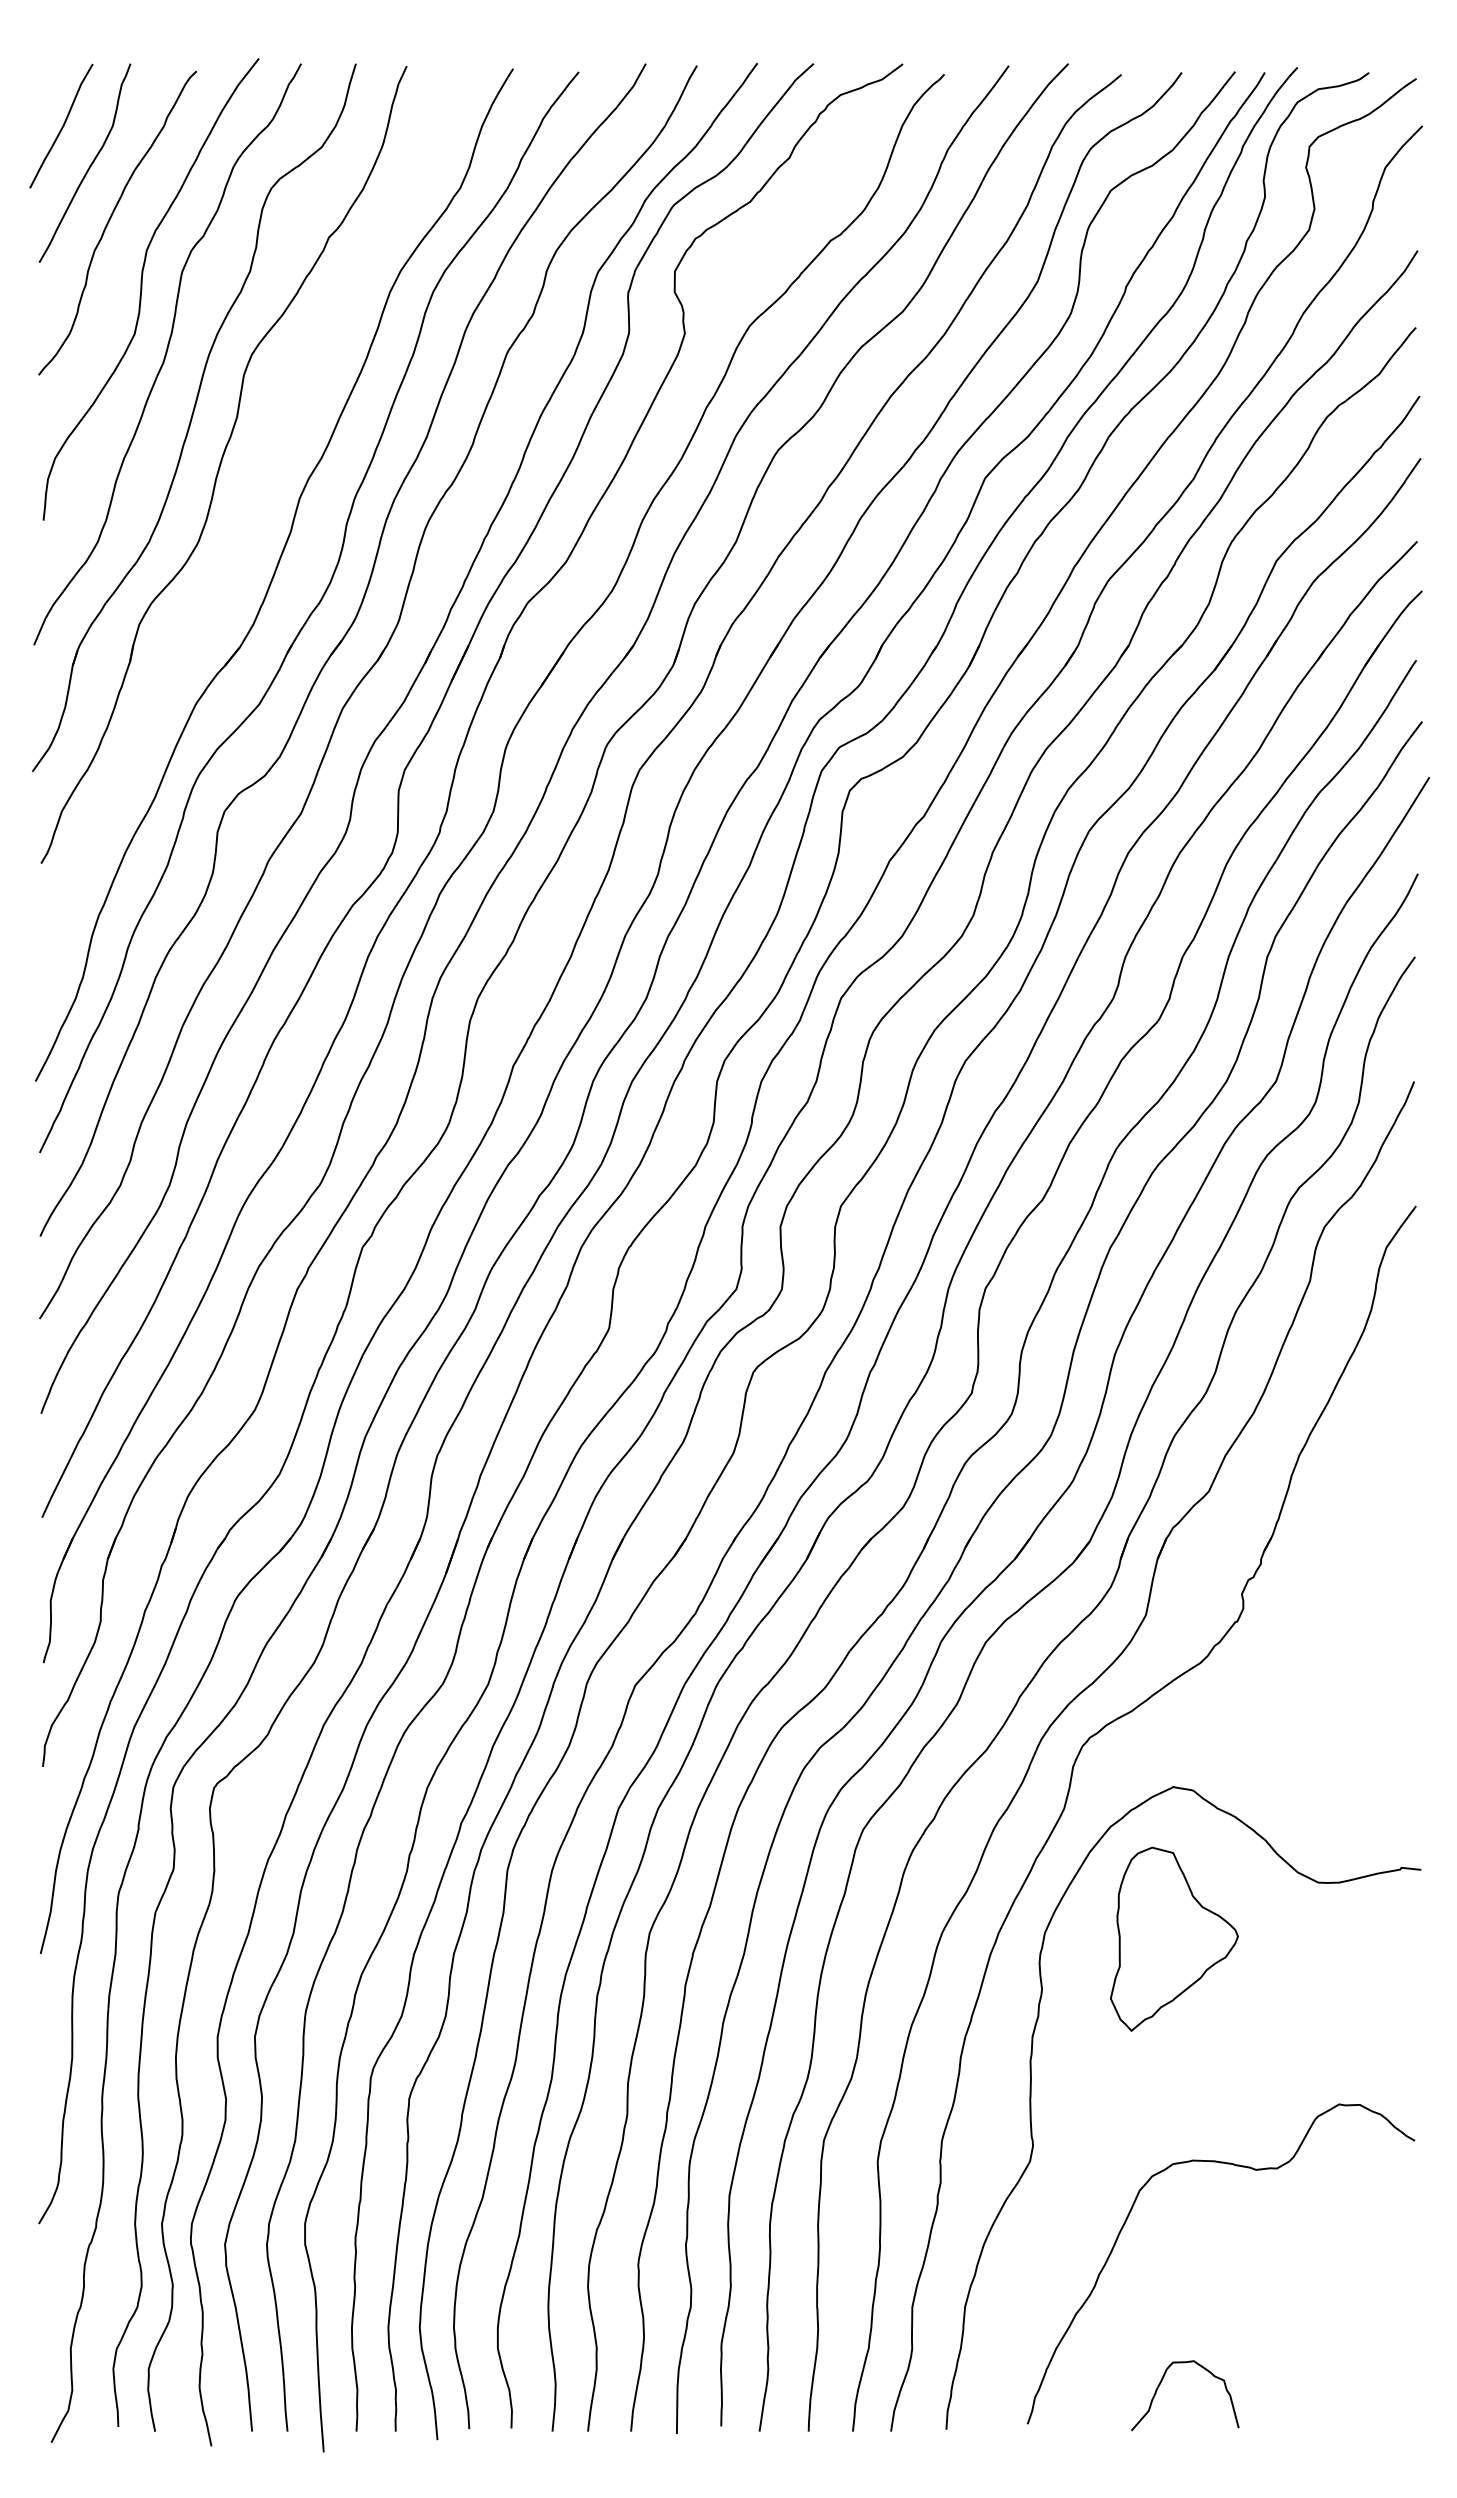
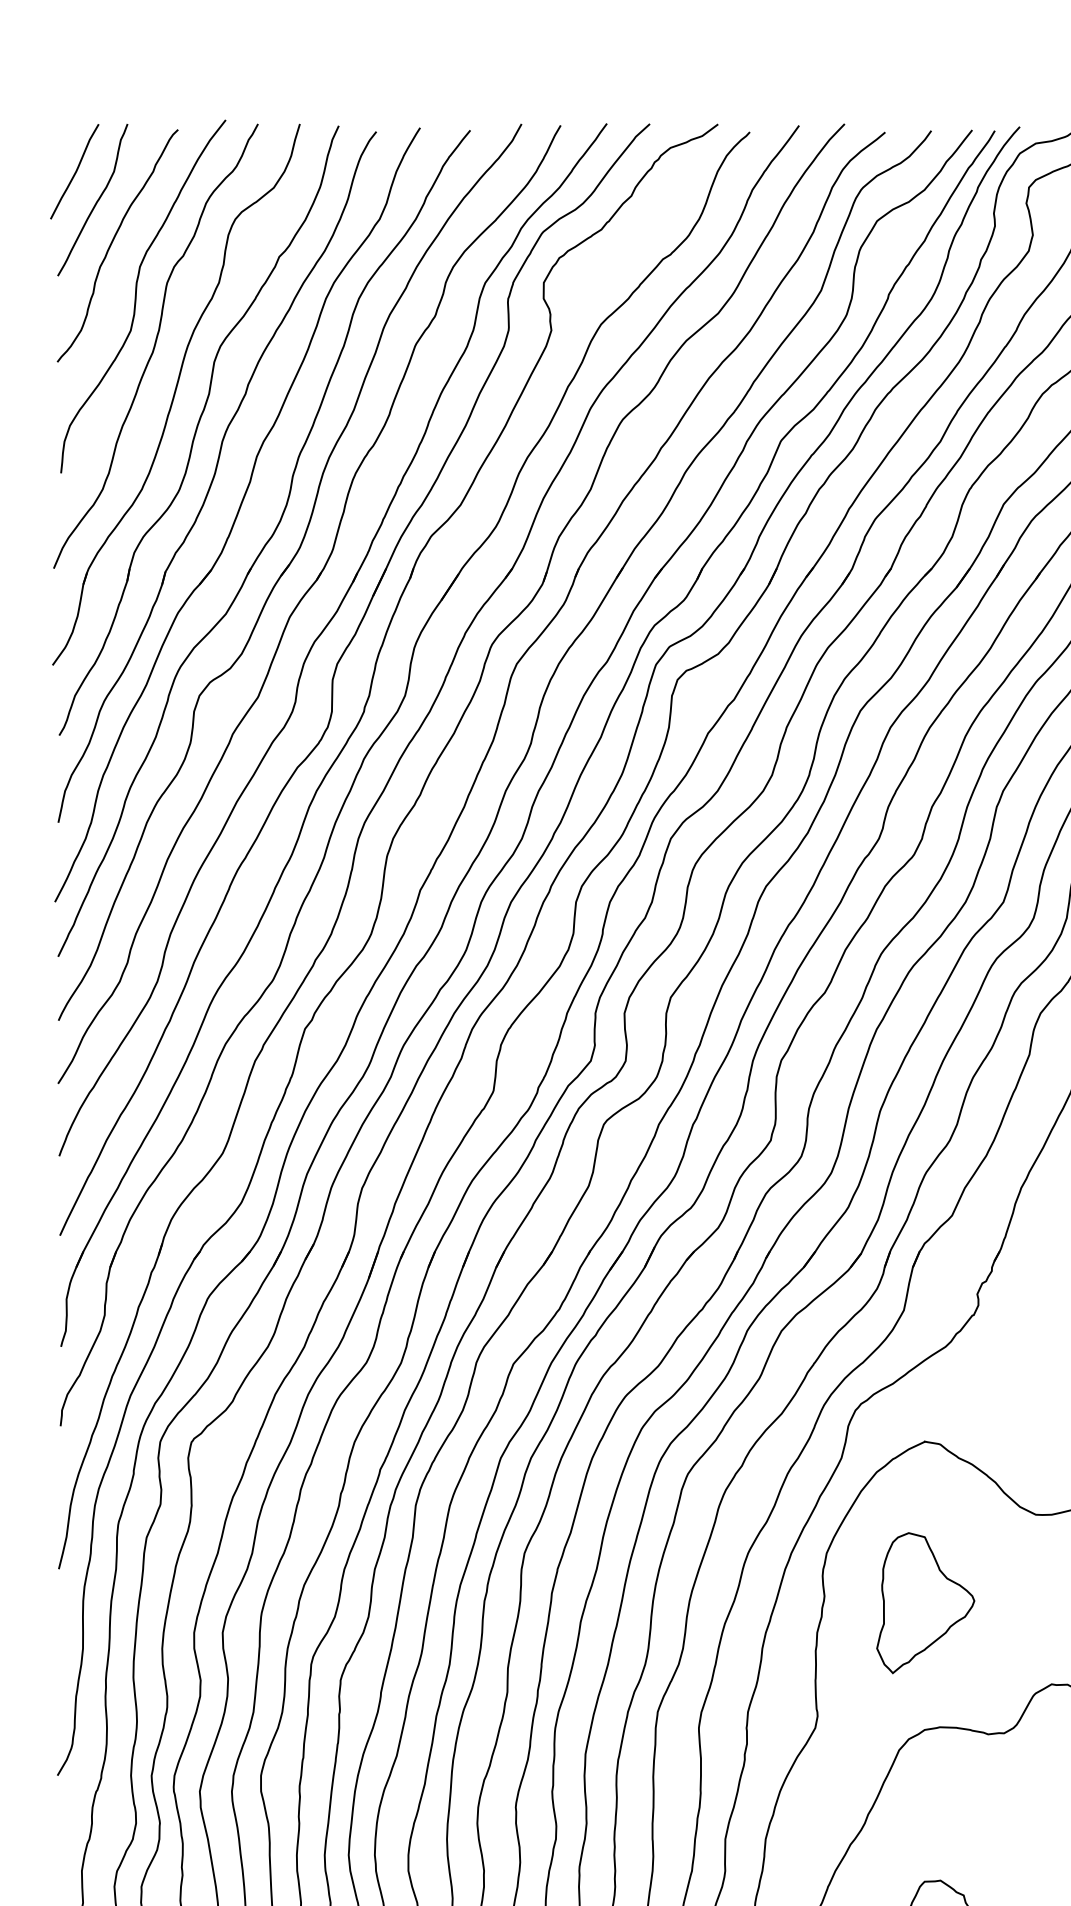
part: (247, 525) -> (217, 477), added
part: (1174, 1938) -> (925, 1602), moved

